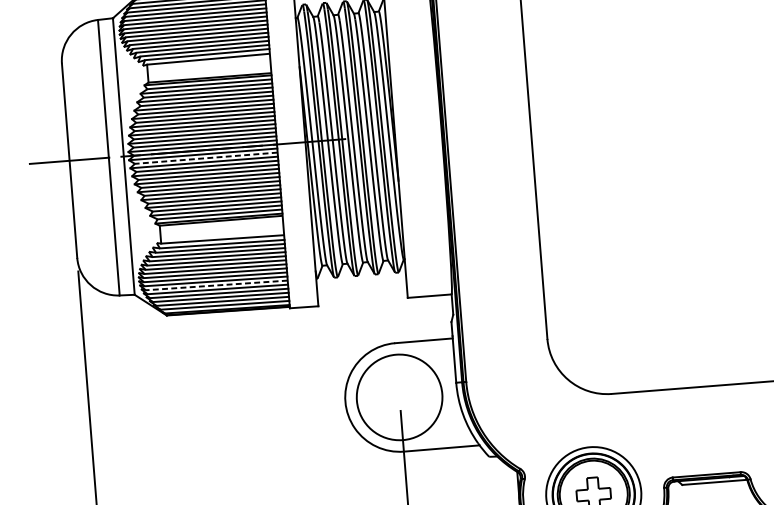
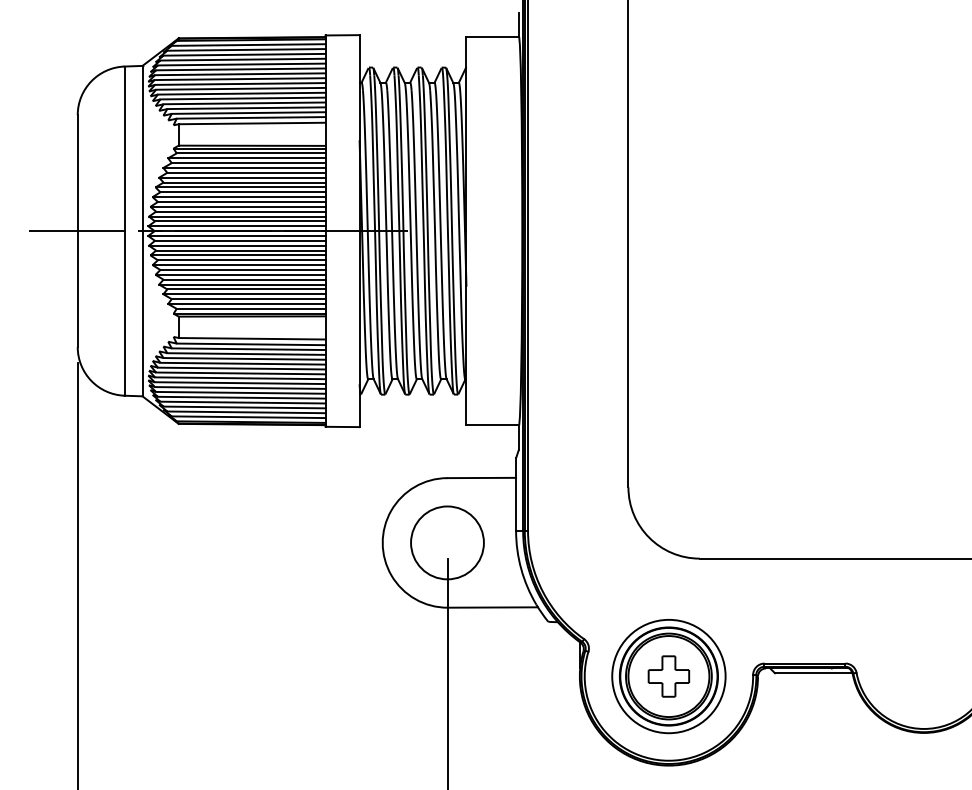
line: (205, 157) -> (239, 240), dashed -> solid
line: (216, 285) -> (240, 392), dashed -> solid
circle: (399, 397) -> (447, 542), size x0.71

